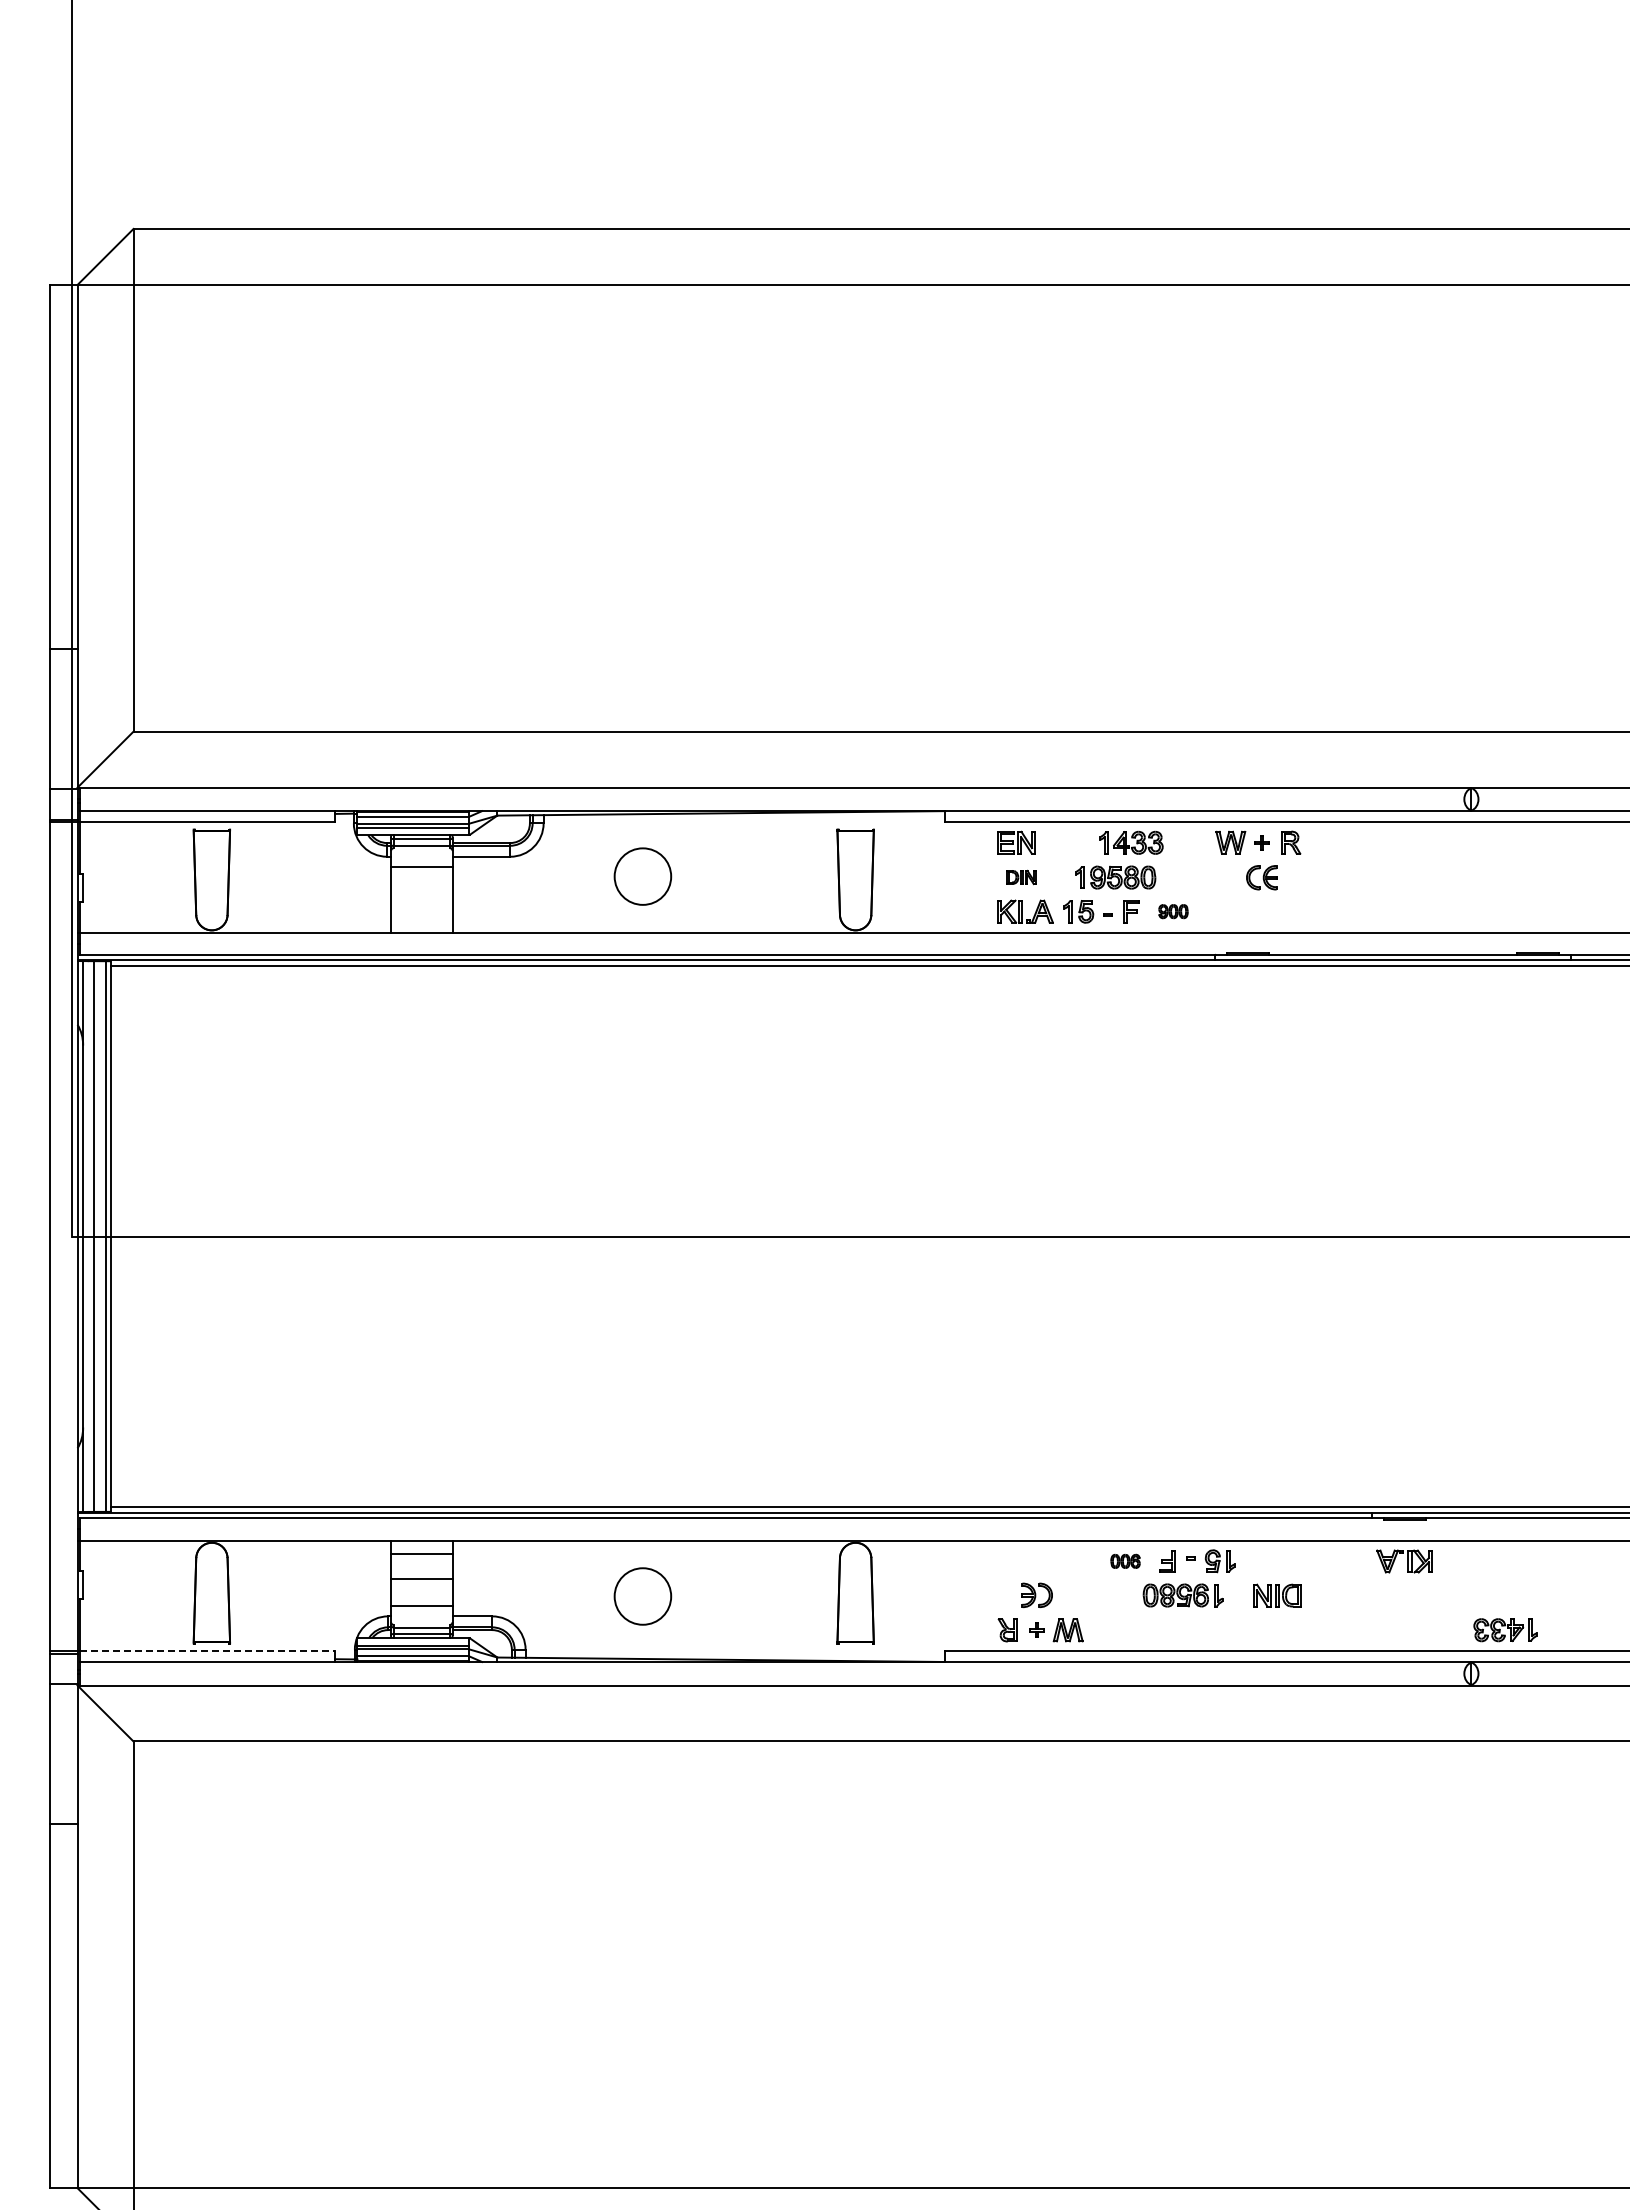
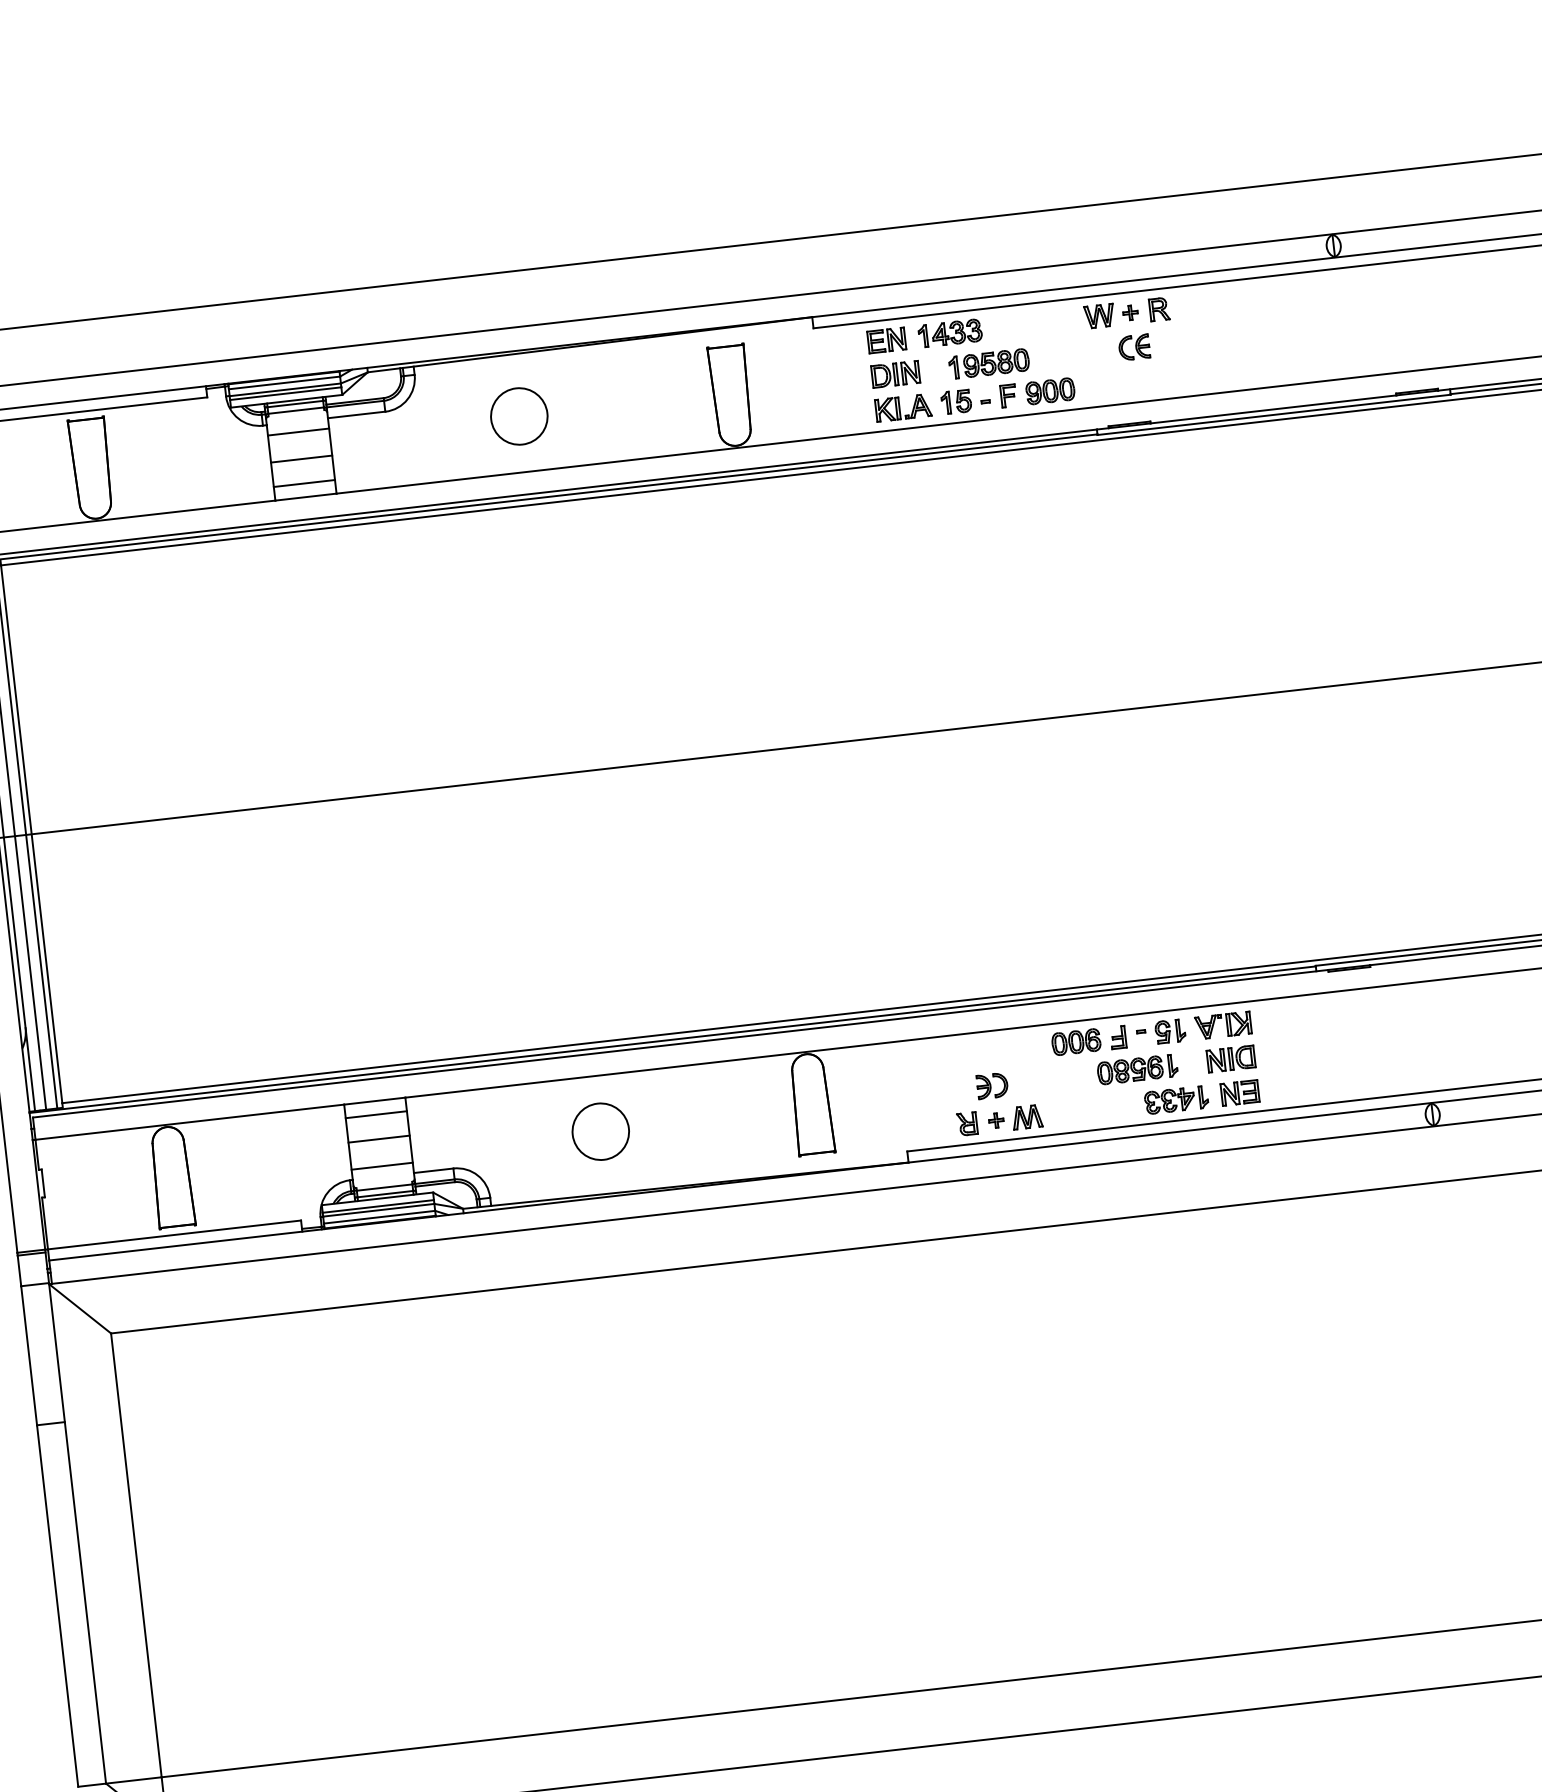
part: (1131, 842) -> (950, 333), moved
part: (1021, 877) -> (895, 374), size x1.67
line: (421, 894) -> (301, 459), added
part: (1173, 911) -> (1050, 391), size x1.67
line: (421, 918) -> (304, 483), added
part: (1125, 1561) -> (1076, 1042), size x1.67
part: (1404, 1561) -> (1223, 1025), moved
part: (1282, 1630) -> (1240, 1093), added
part: (1505, 1630) -> (1176, 1100), moved
line: (208, 1650) -> (175, 1234), dashed -> solid

